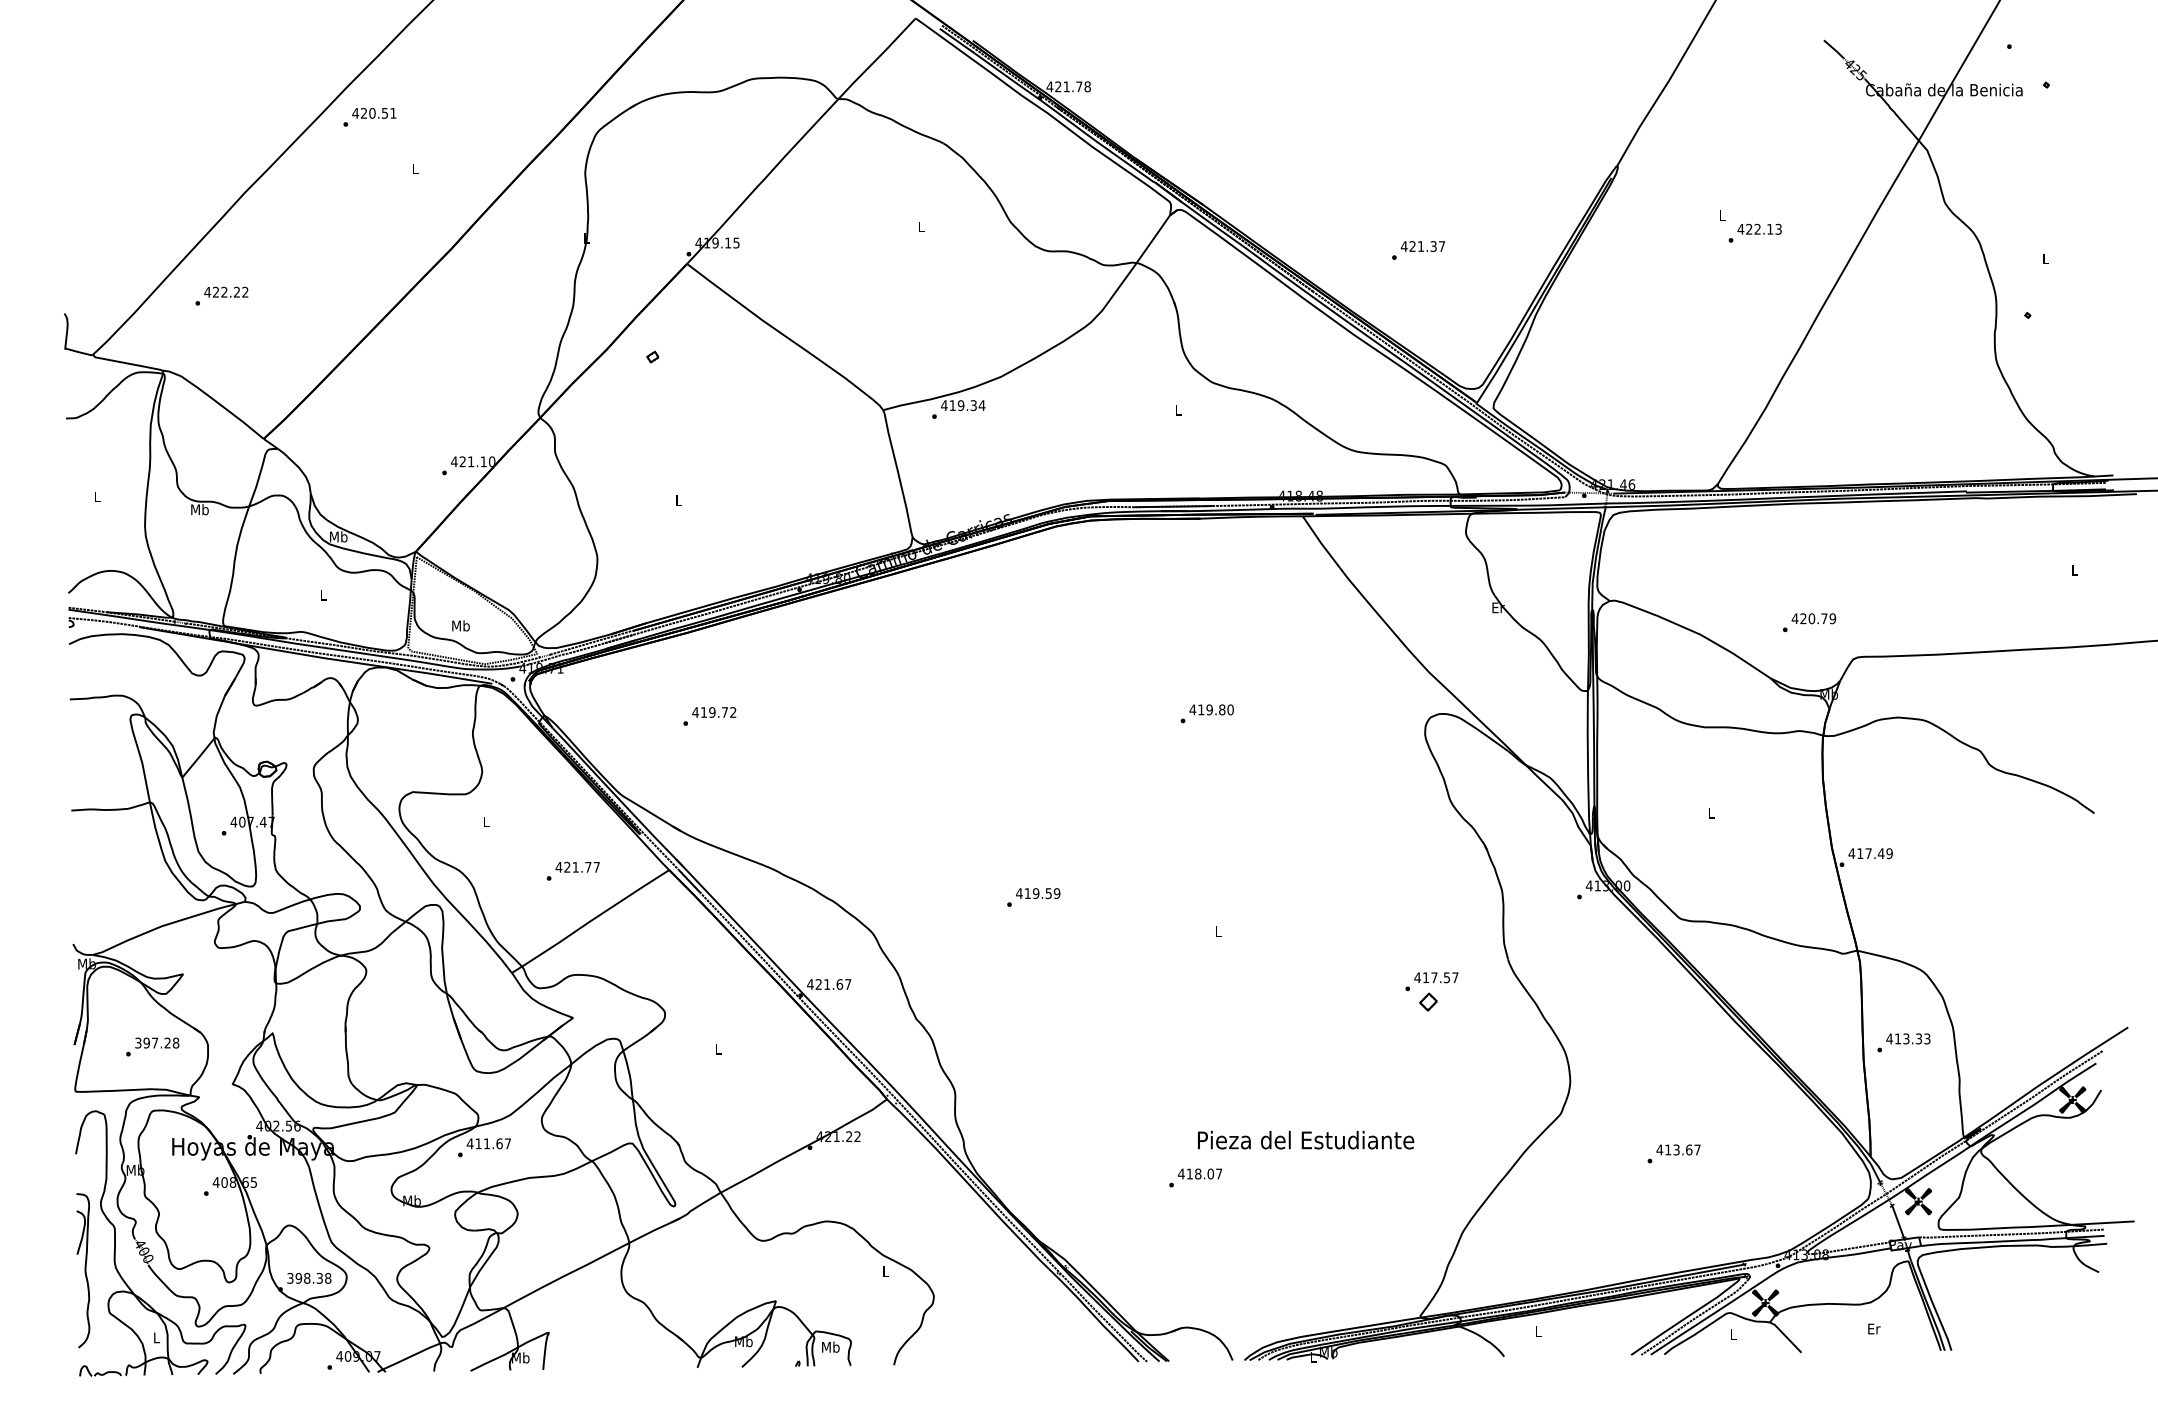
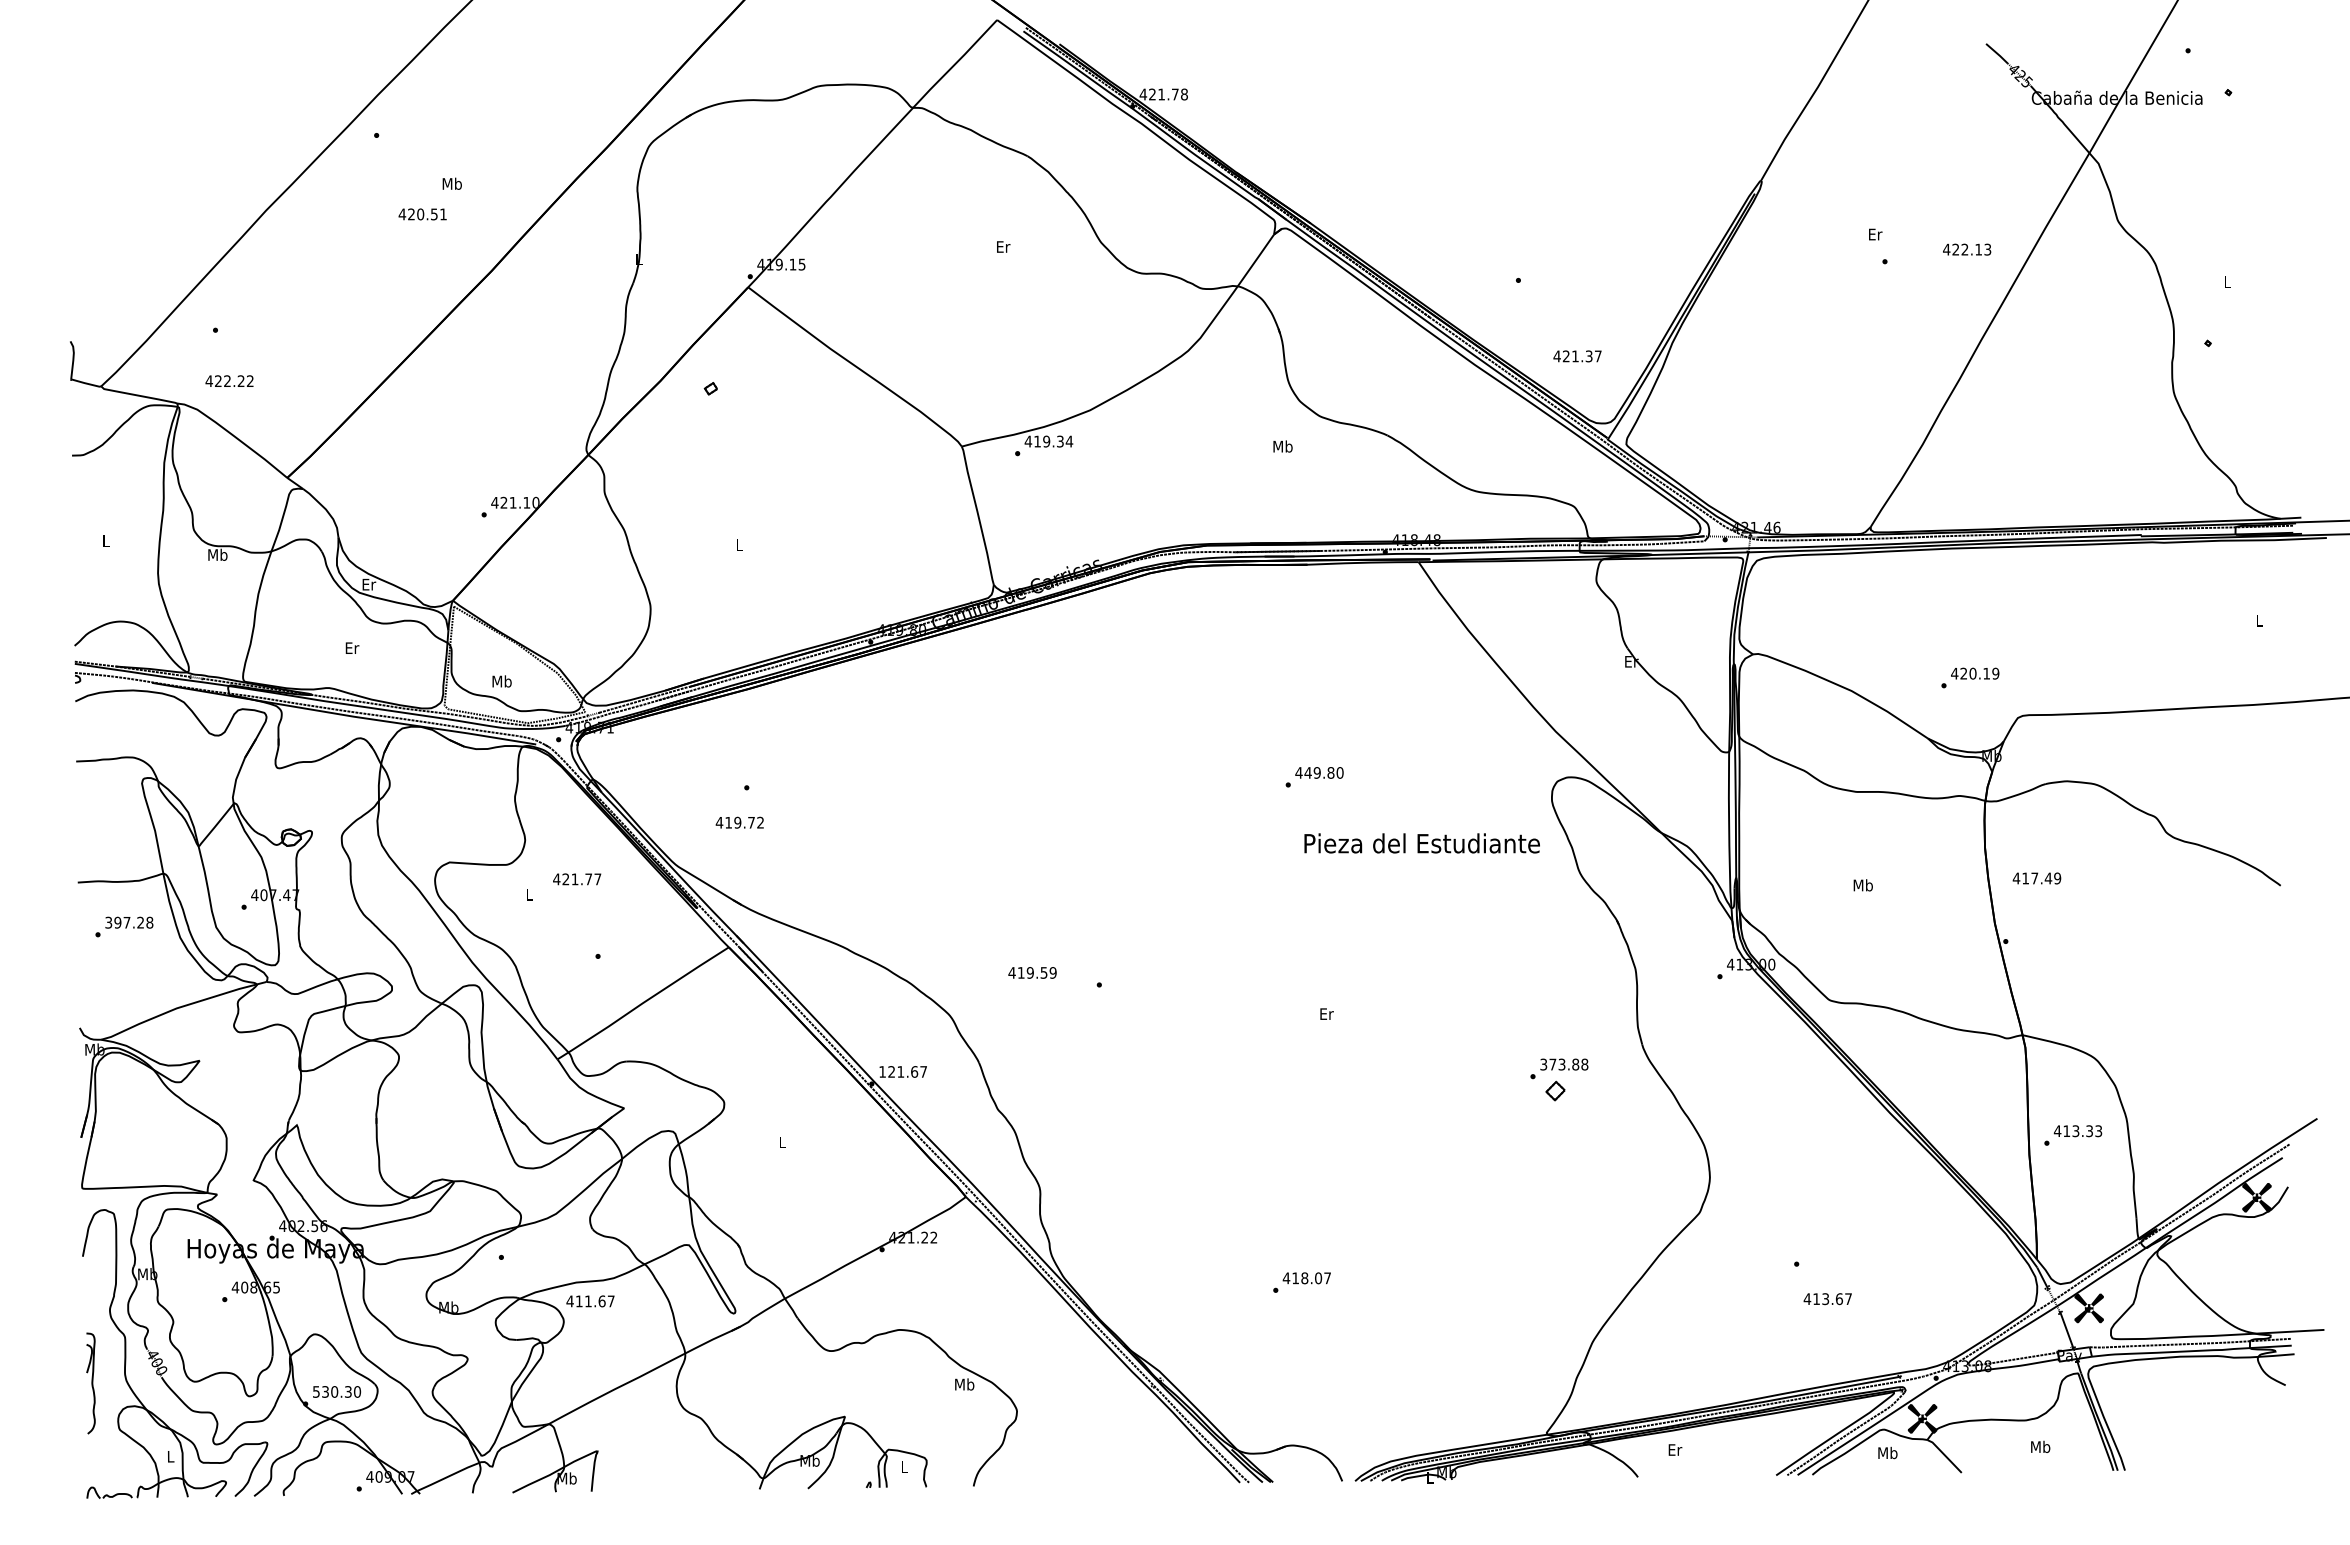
text: (374, 113) -> (422, 214), moved
text: (414, 168) -> (451, 183), L -> Mb
text: (1722, 215) -> (1875, 234), L -> Er
text: (921, 226) -> (1003, 246), L -> Er
text: (1759, 229) -> (1967, 249), moved
text: (1422, 246) -> (1577, 356), moved
text: (226, 291) -> (229, 380), moved
text: (1177, 410) -> (1282, 446), L -> Mb
text: (338, 536) -> (368, 584), Mb -> Er
text: (323, 594) -> (352, 647), L -> Er
text: (1824, 618) -> (1986, 673), 420.79 -> 420.19
text: (1200, 709) -> (1307, 772), 419.80 -> 449.80
text: (713, 712) -> (739, 822), moved
text: (1710, 813) -> (1862, 885), L -> Mb
text: (1870, 853) -> (2036, 878), moved
text: (578, 867) -> (577, 879), moved
text: (1038, 893) -> (1032, 972), moved
text: (1218, 930) -> (1326, 1013), L -> Er
text: (1436, 977) -> (1564, 1064), 417.57 -> 373.88
text: (810, 984) -> (882, 1071), 421.67 -> 121.67
text: (152, 1046) -> (124, 926), moved
text: (1305, 1140) -> (1421, 843), moved
text: (488, 1143) -> (590, 1301), moved
text: (1678, 1150) -> (1827, 1299), moved
part: (82, 1270) -> (90, 1383), size x0.6
text: (885, 1271) -> (964, 1384), L -> Mb
text: (309, 1277) -> (337, 1391), 398.38 -> 530.30
text: (1873, 1328) -> (2040, 1446), Er -> Mb
text: (1538, 1331) -> (1675, 1449), L -> Er
text: (1733, 1334) -> (1887, 1452), L -> Mb
text: (830, 1346) -> (904, 1466), Mb -> L

